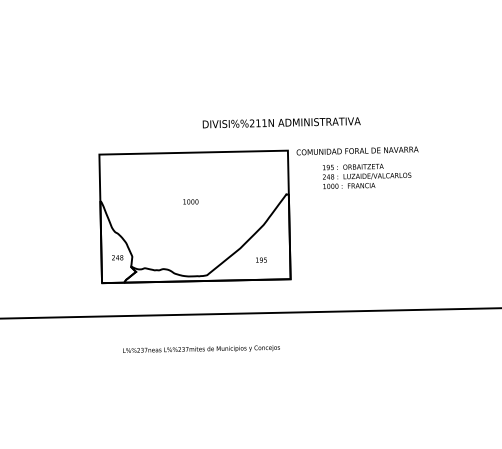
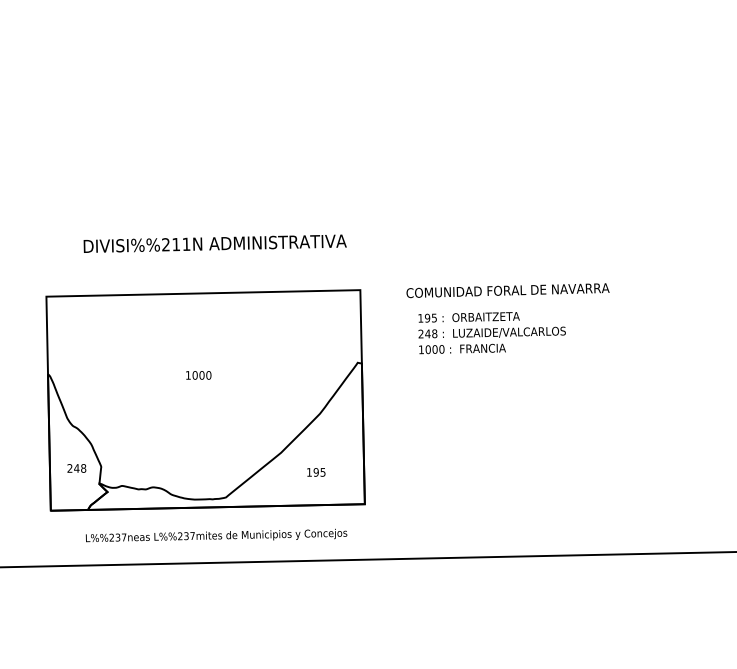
text: (281, 122) -> (214, 243), moved
text: (357, 150) -> (507, 289), moved
text: (201, 348) -> (216, 534), moved

